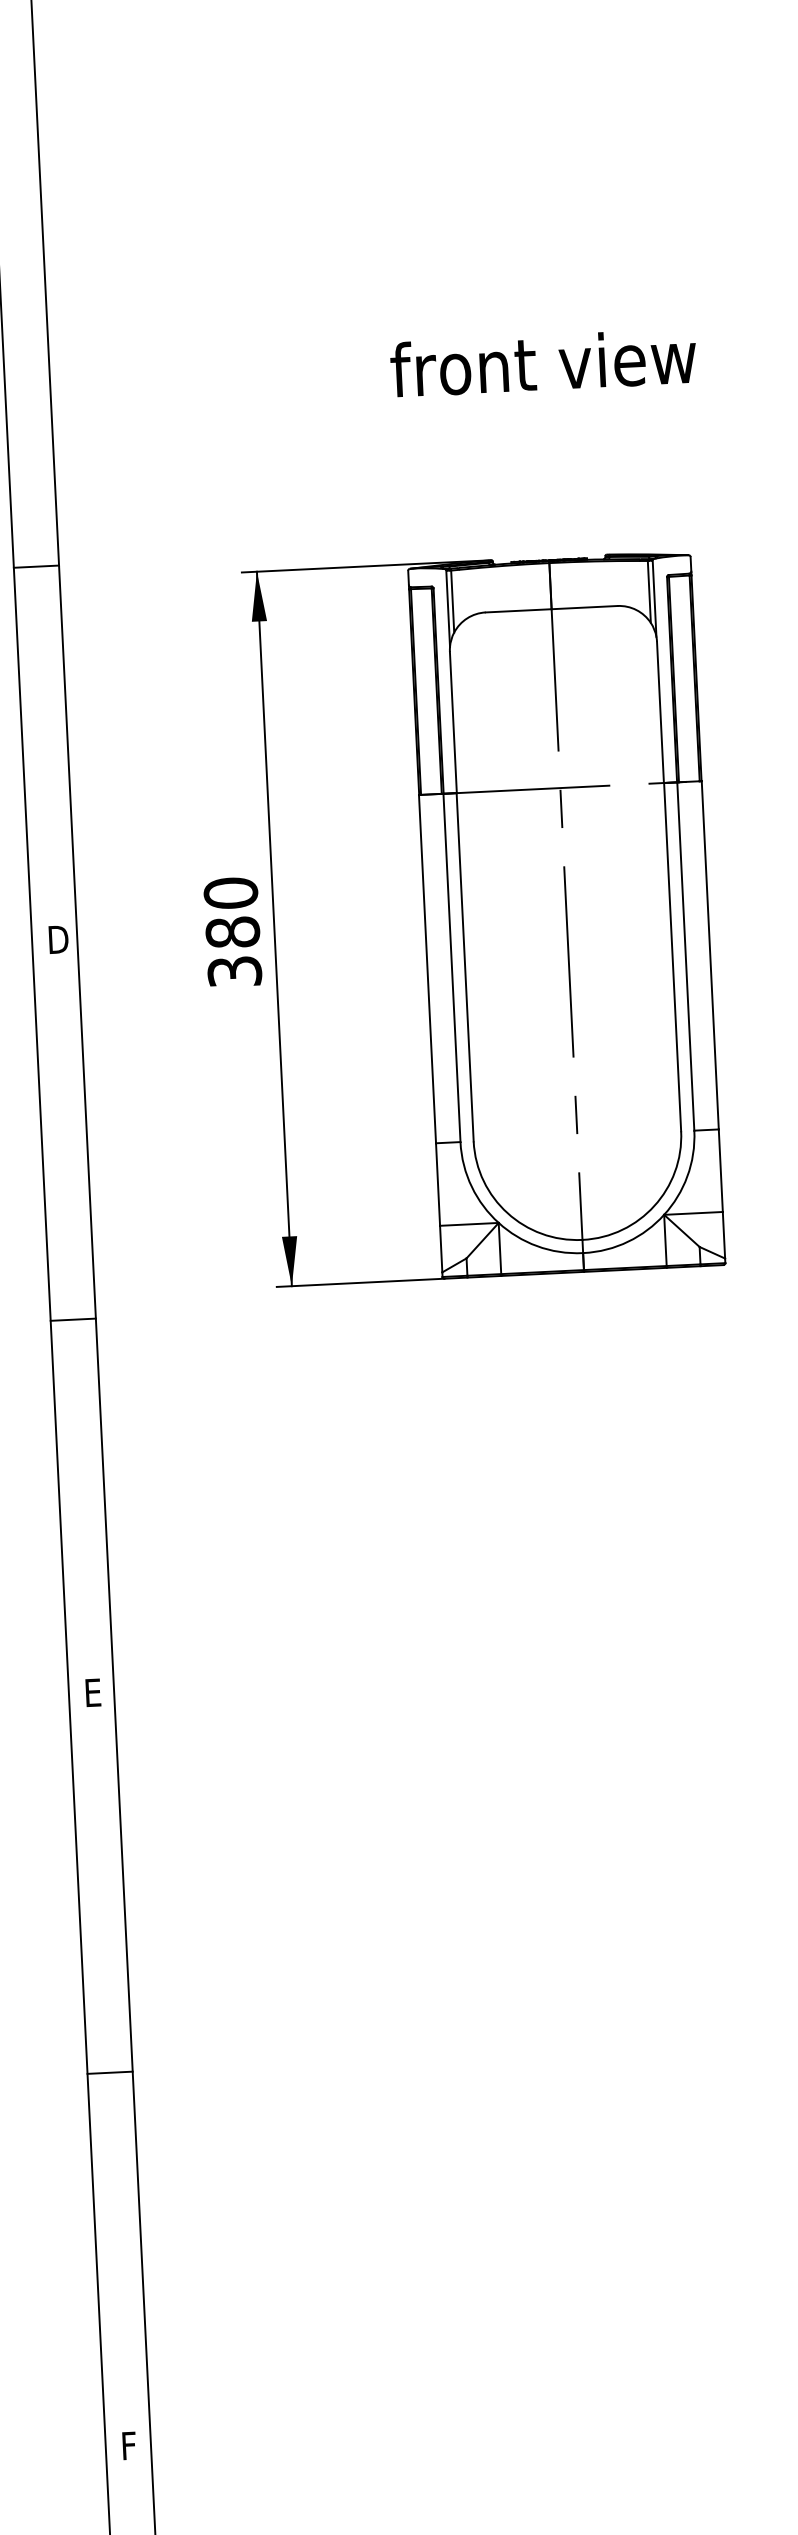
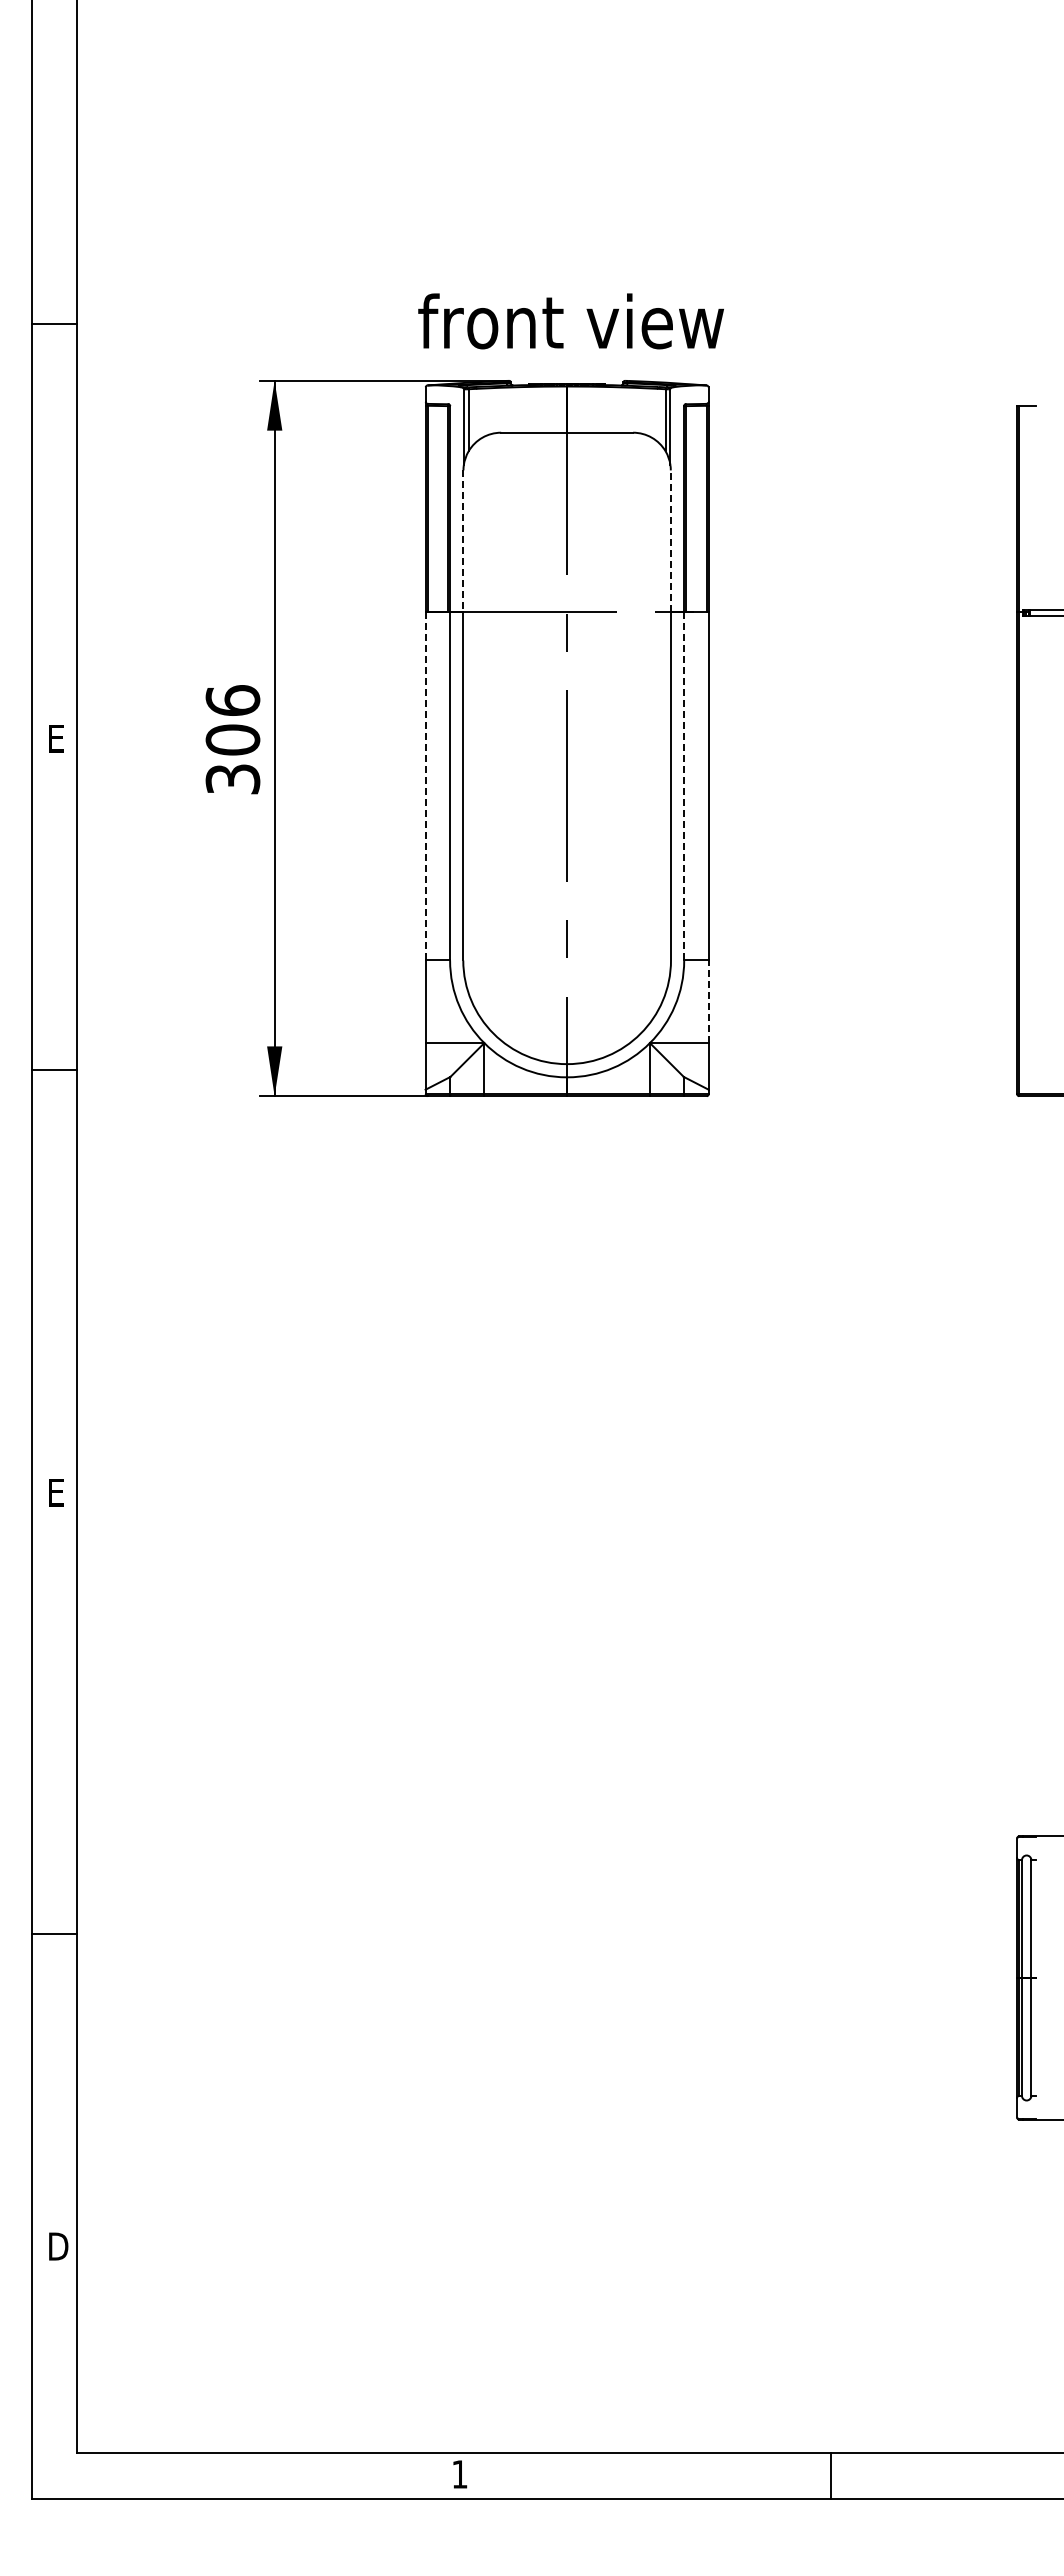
text: (542, 363) -> (570, 321), moved
line: (36, 567) -> (54, 324), moved
line: (660, 712) -> (670, 541), solid -> dashed
line: (453, 722) -> (463, 541), solid -> dashed
text: (231, 913) -> (232, 720), 380 -> 306
text: (58, 939) -> (58, 738), D -> E
line: (686, 955) -> (684, 785), solid -> dashed
line: (427, 968) -> (425, 785), solid -> dashed
line: (720, 1170) -> (708, 1001), solid -> dashed
line: (73, 1319) -> (54, 1069), moved
line: (109, 2072) -> (54, 1933), moved
text: (132, 2445) -> (58, 2246), F -> D

